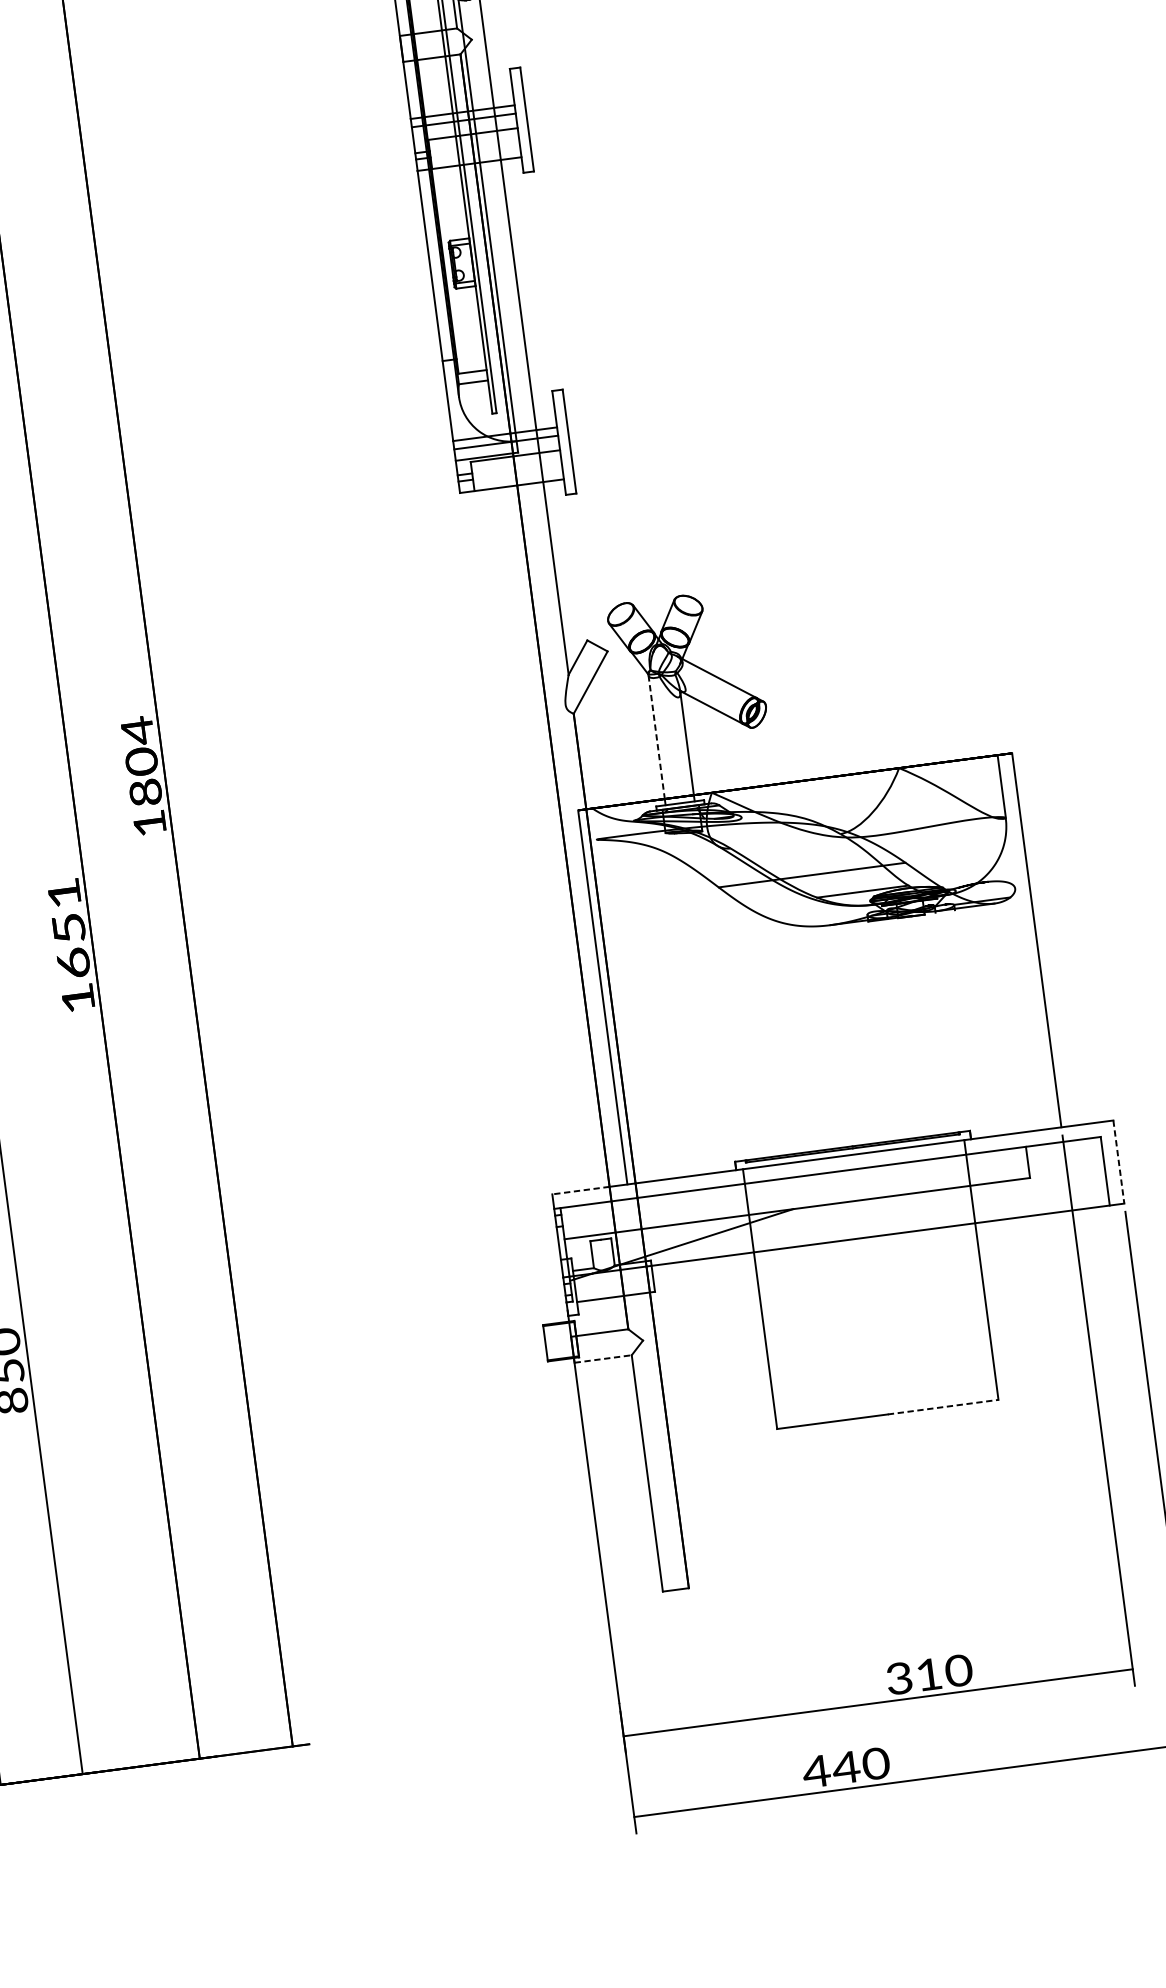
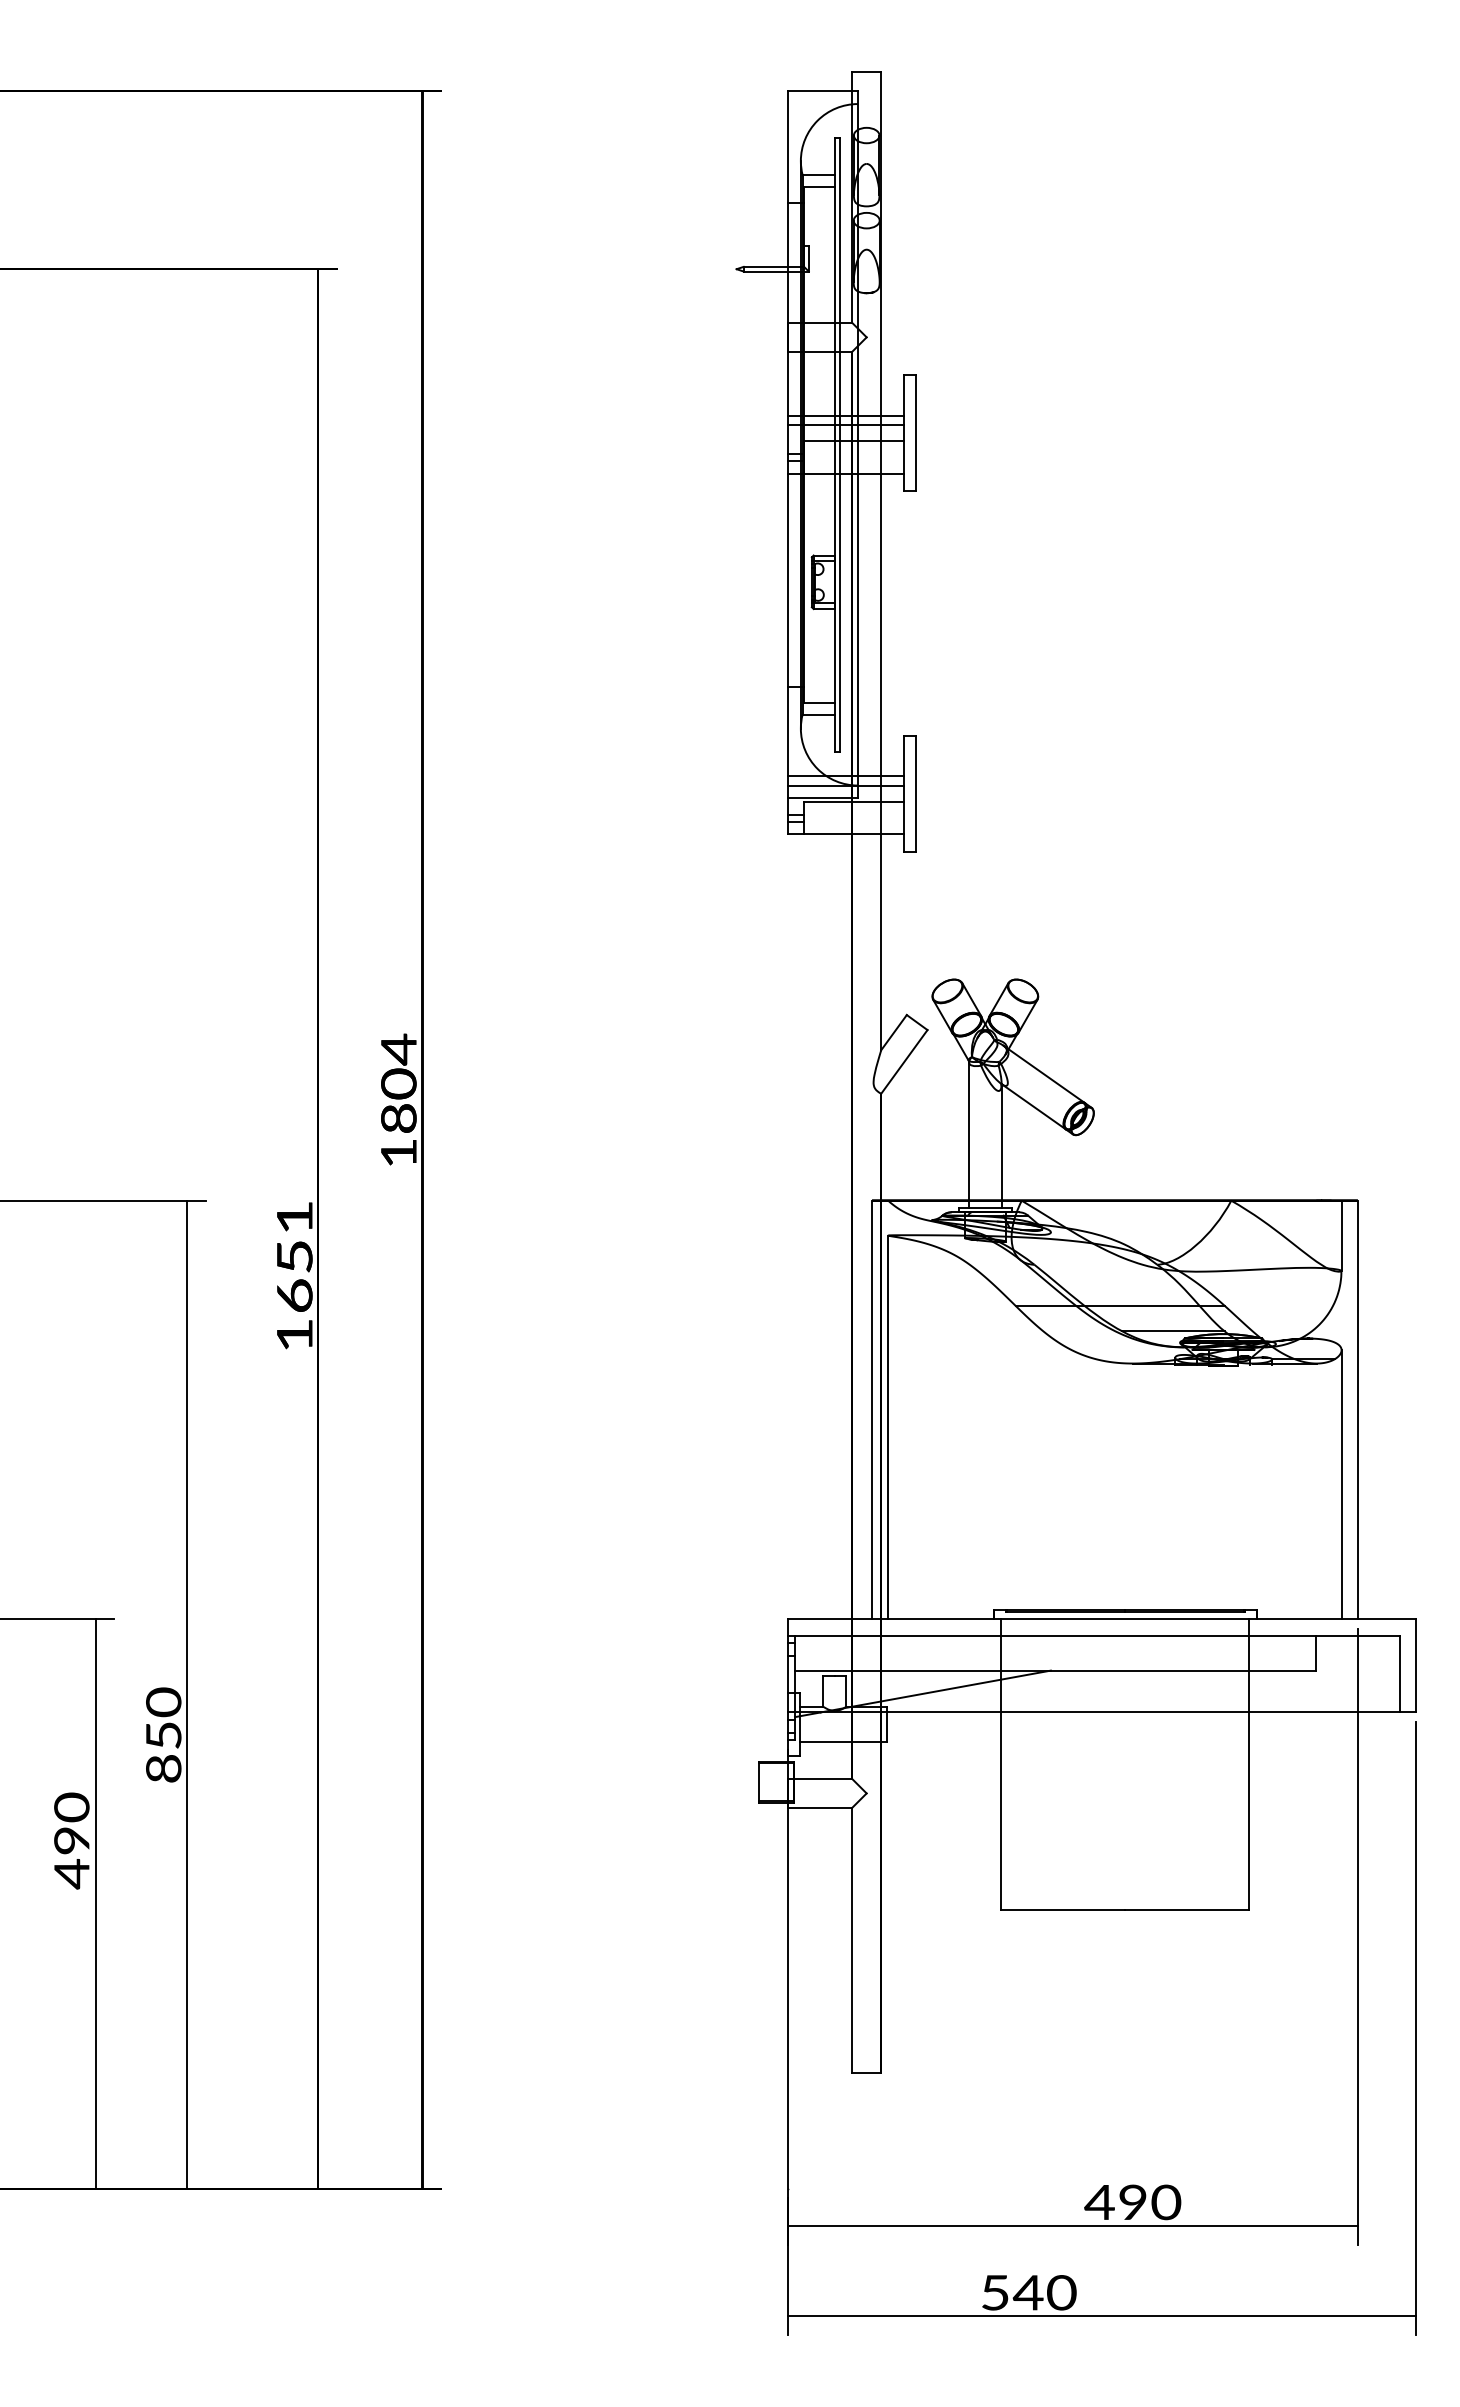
line: (657, 737) -> (969, 1132), dashed -> solid
line: (1030, 1008) -> (1341, 1484), added
line: (619, 1011) -> (888, 1427), added
line: (1119, 1161) -> (1416, 1665), dashed -> solid
line: (580, 1190) -> (819, 1619), dashed -> solid
line: (603, 1358) -> (820, 1807), dashed -> solid
line: (943, 1407) -> (1187, 1910), dashed -> solid
text: (913, 1676) -> (1115, 2202), 310 -> 490
text: (815, 1771) -> (994, 2292), 440 -> 540

